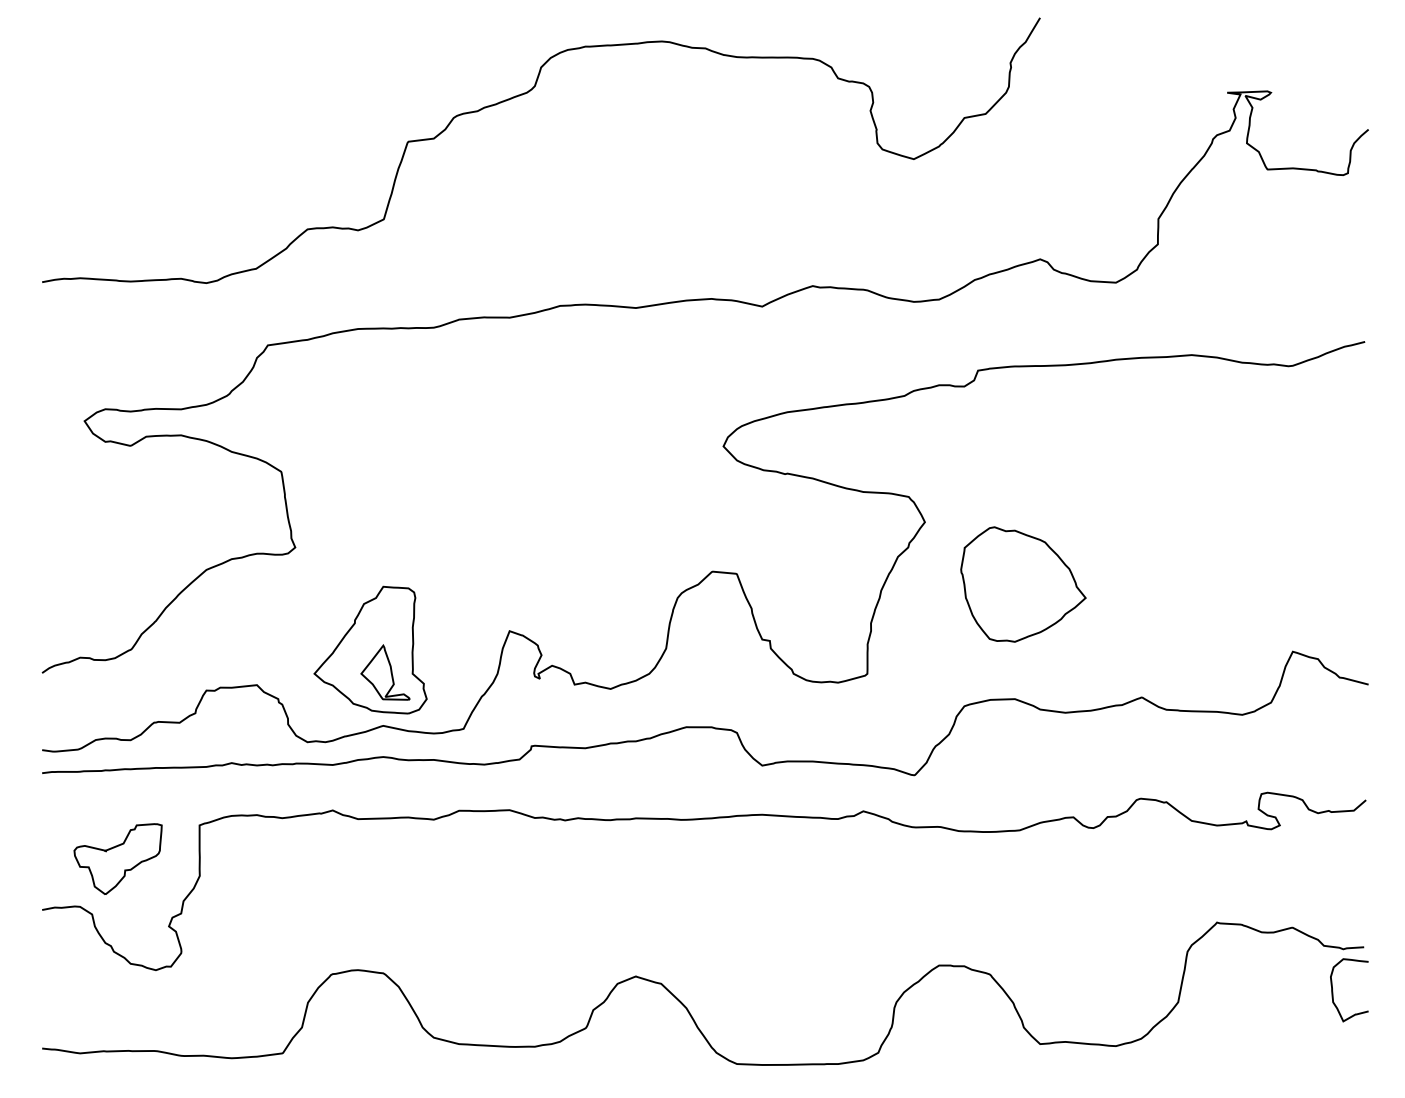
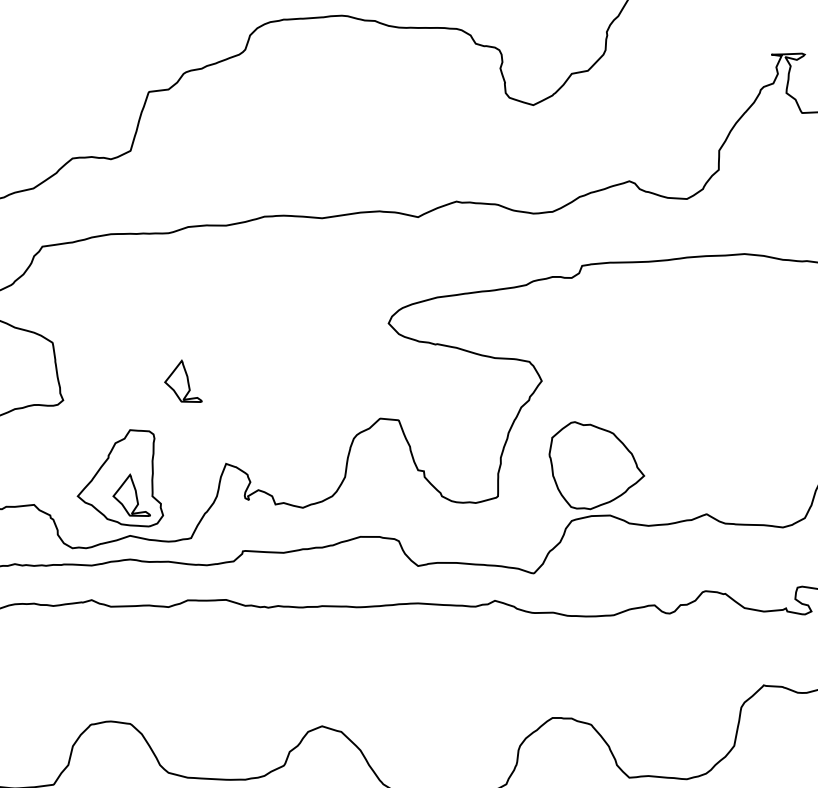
part: (453, 522) -> (183, 381), added
part: (1023, 584) -> (596, 465), moved

